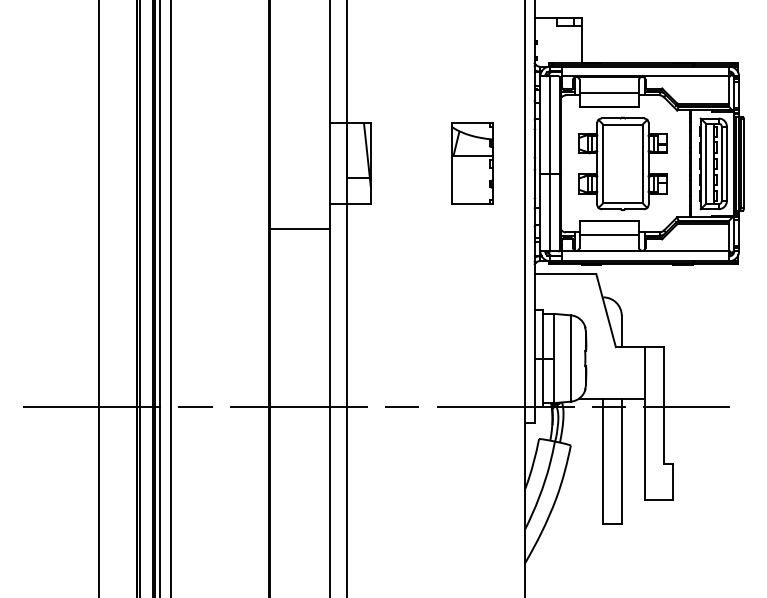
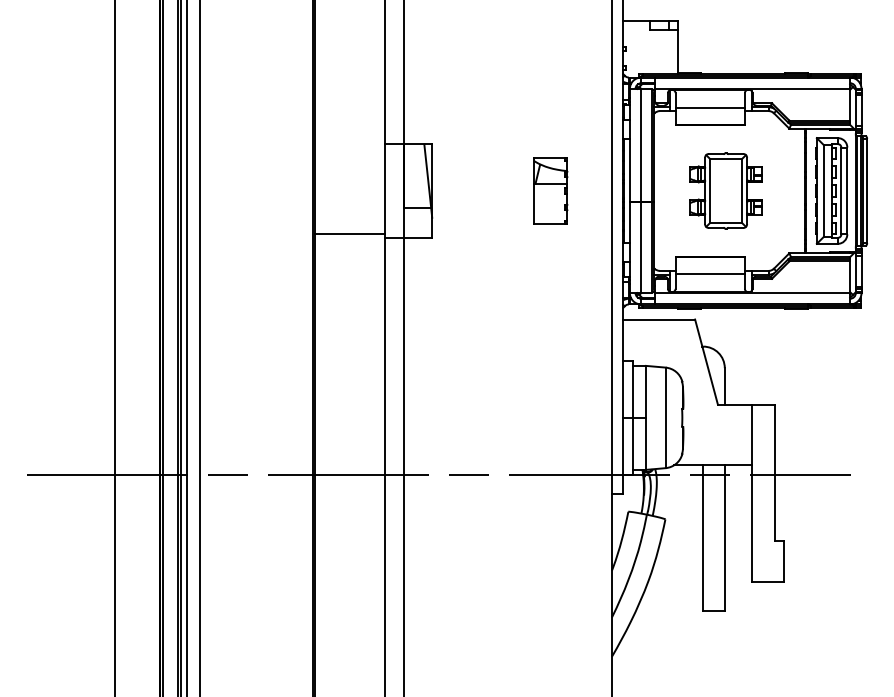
part: (472, 163) -> (550, 190), size x0.7
part: (622, 163) -> (725, 190), size x0.7
line: (300, 228) -> (350, 233), moved

